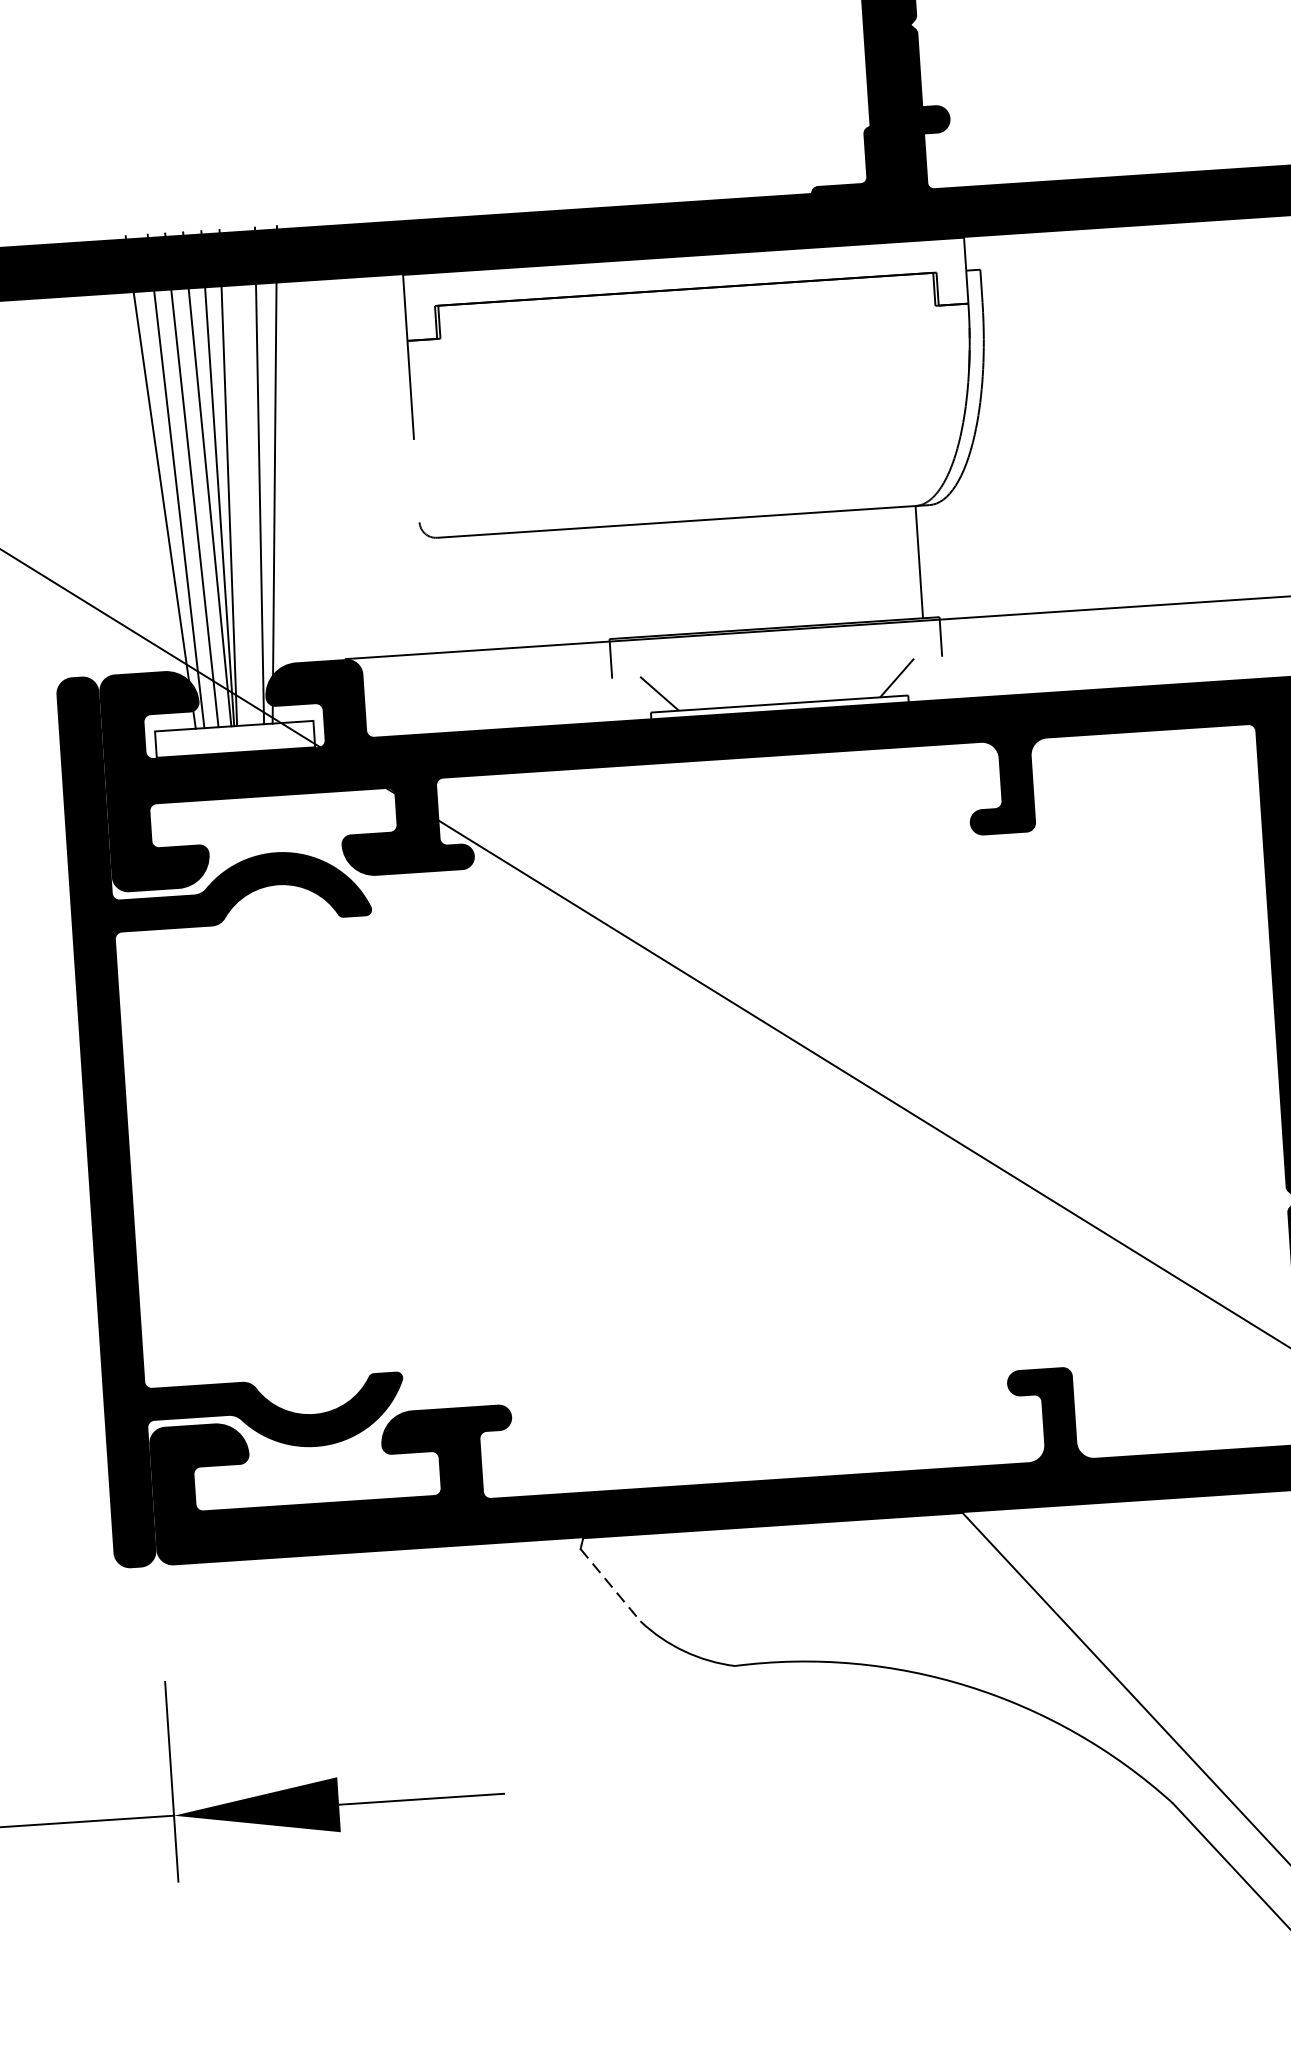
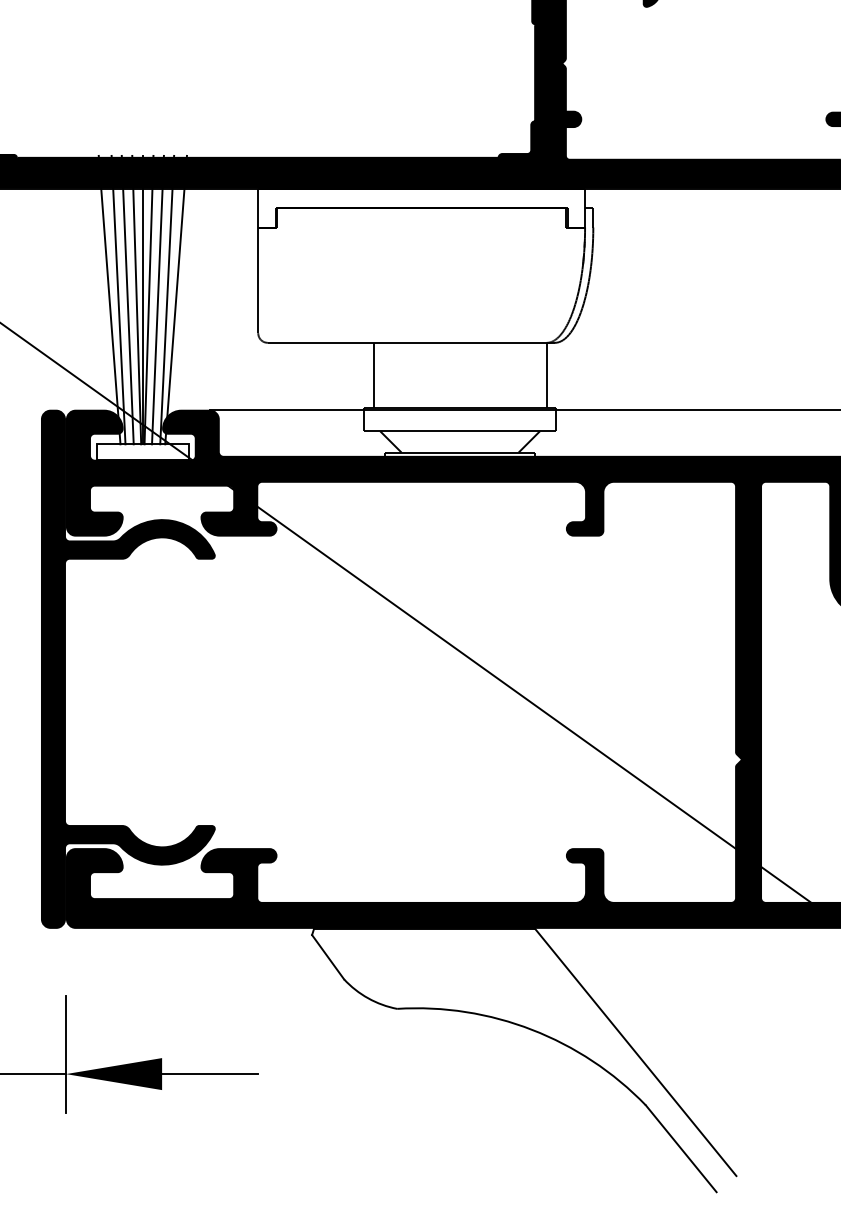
line: (242, 475) -> (157, 299), added
line: (417, 481) -> (258, 309), added
line: (622, 581) -> (373, 375), added
line: (776, 668) -> (459, 431), added
line: (611, 1585) -> (328, 957), dashed -> solid

